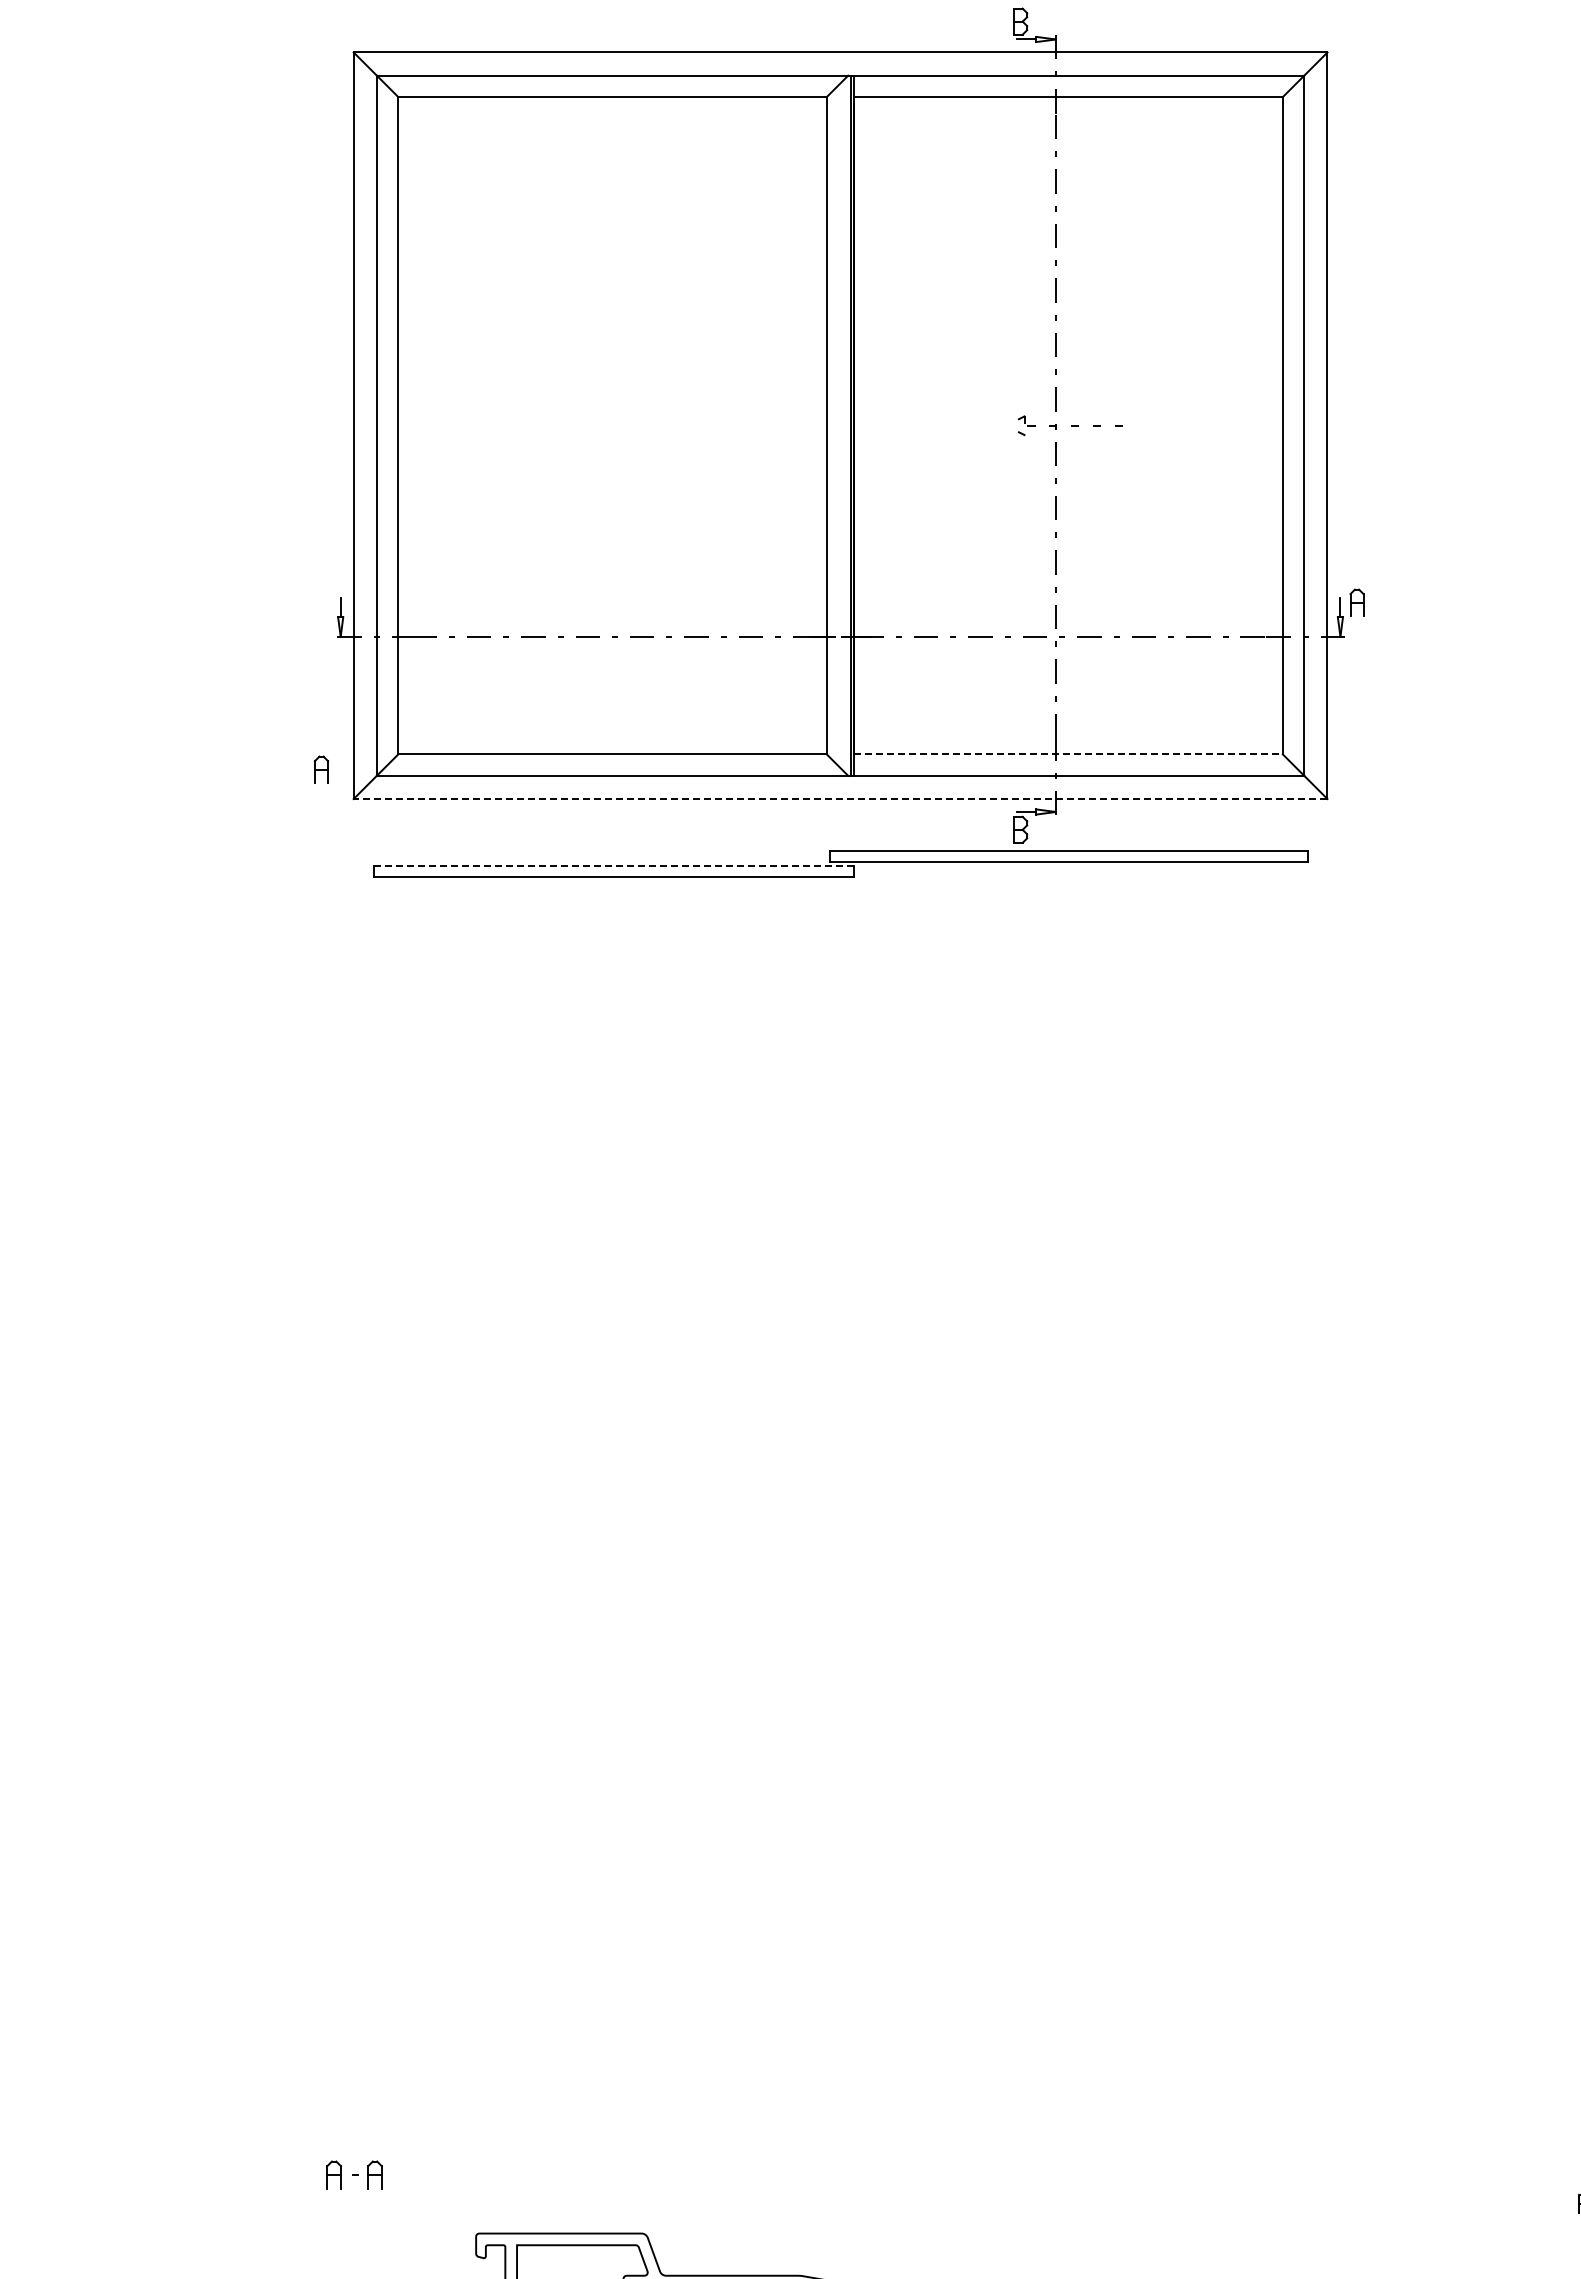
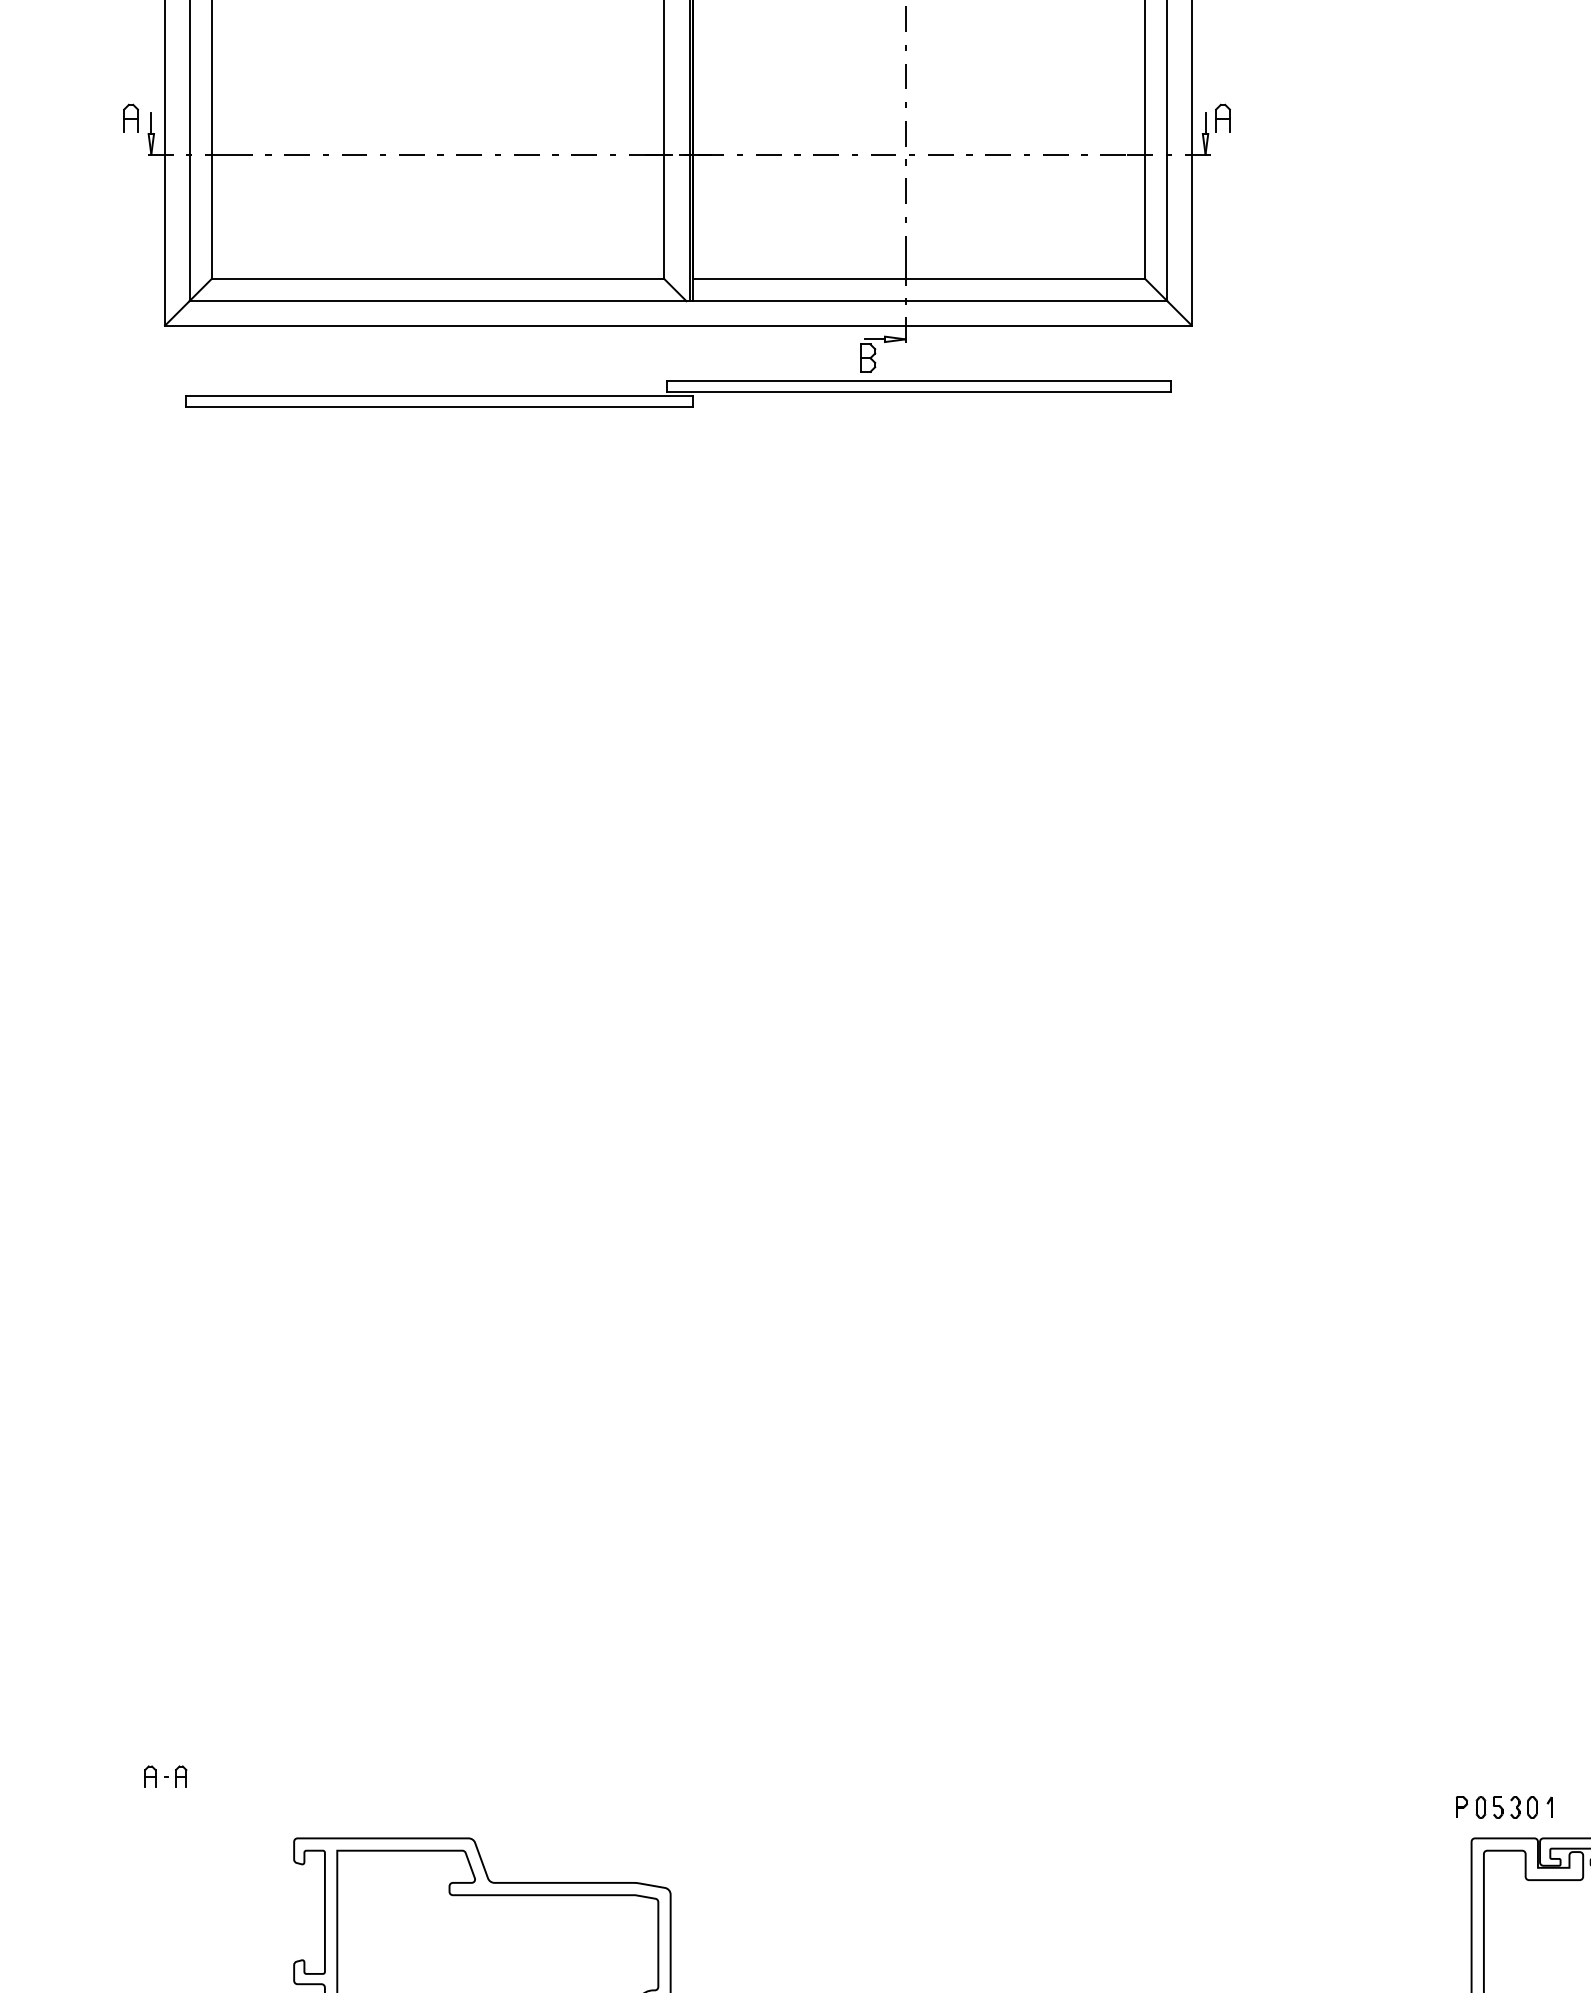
line: (1069, 754) -> (919, 278), dashed -> solid
part: (321, 769) -> (131, 118), moved
line: (840, 799) -> (678, 326), dashed -> solid
line: (613, 865) -> (438, 395), dashed -> solid
part: (353, 2174) -> (164, 1776), size x0.71

